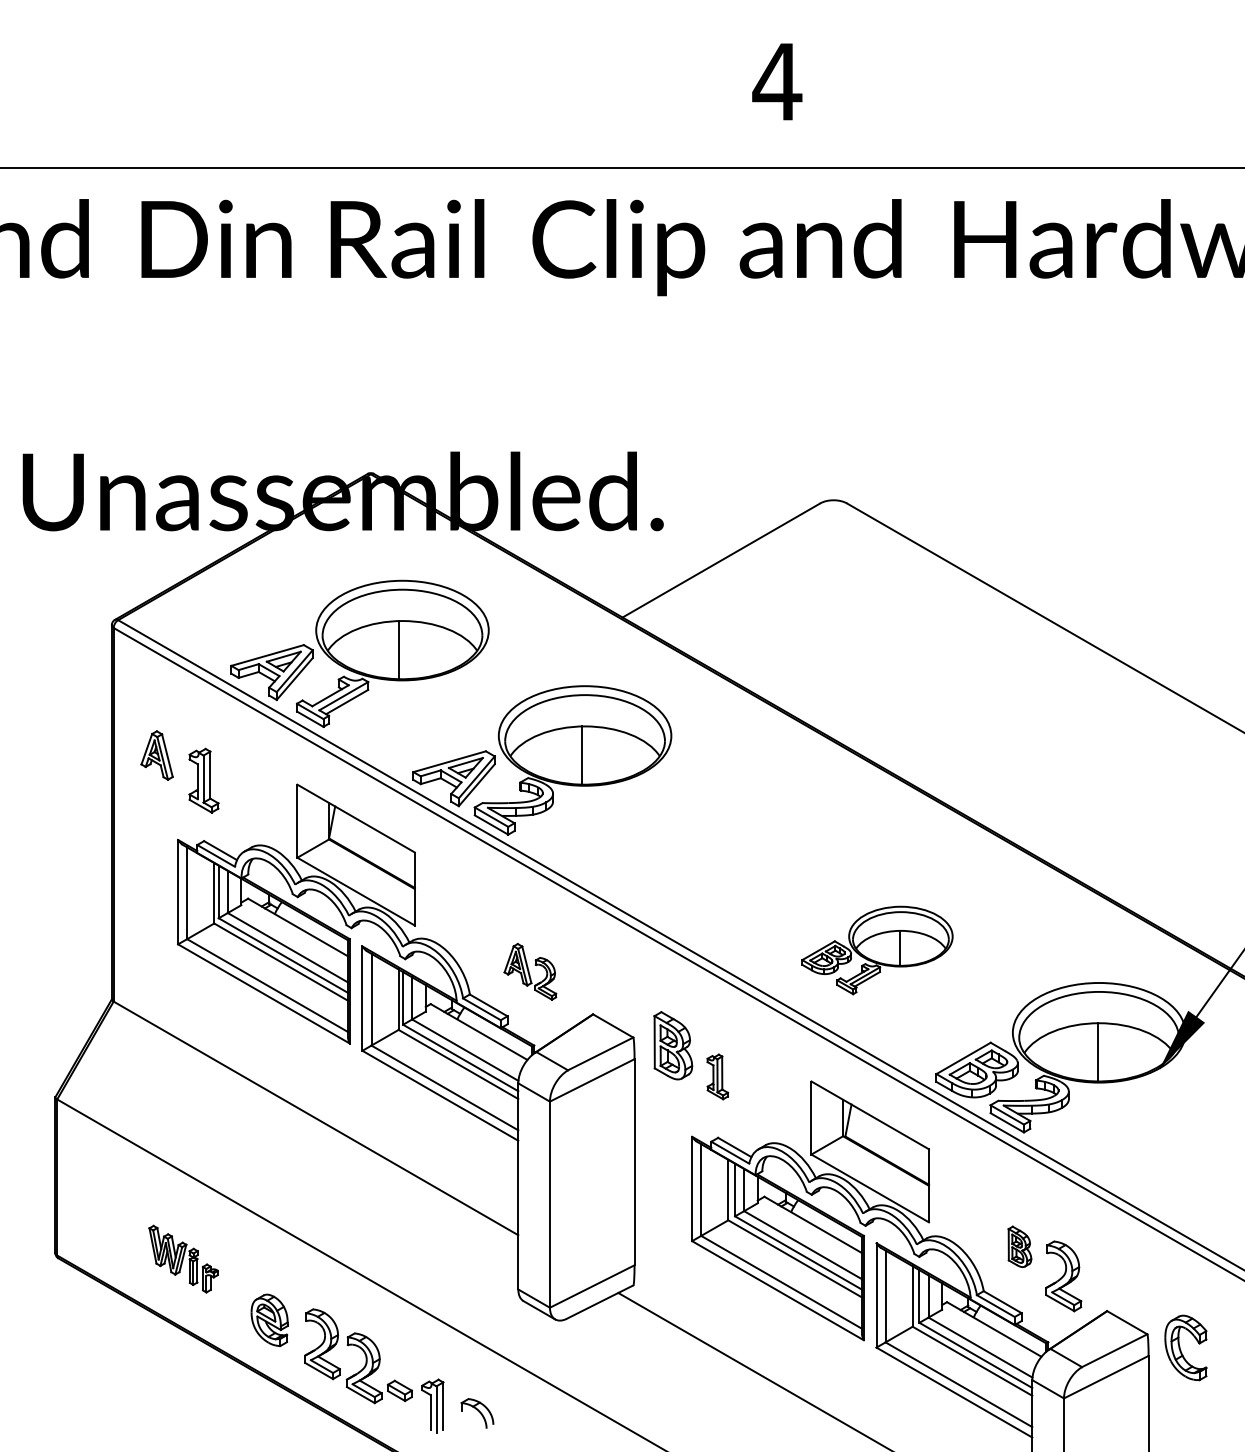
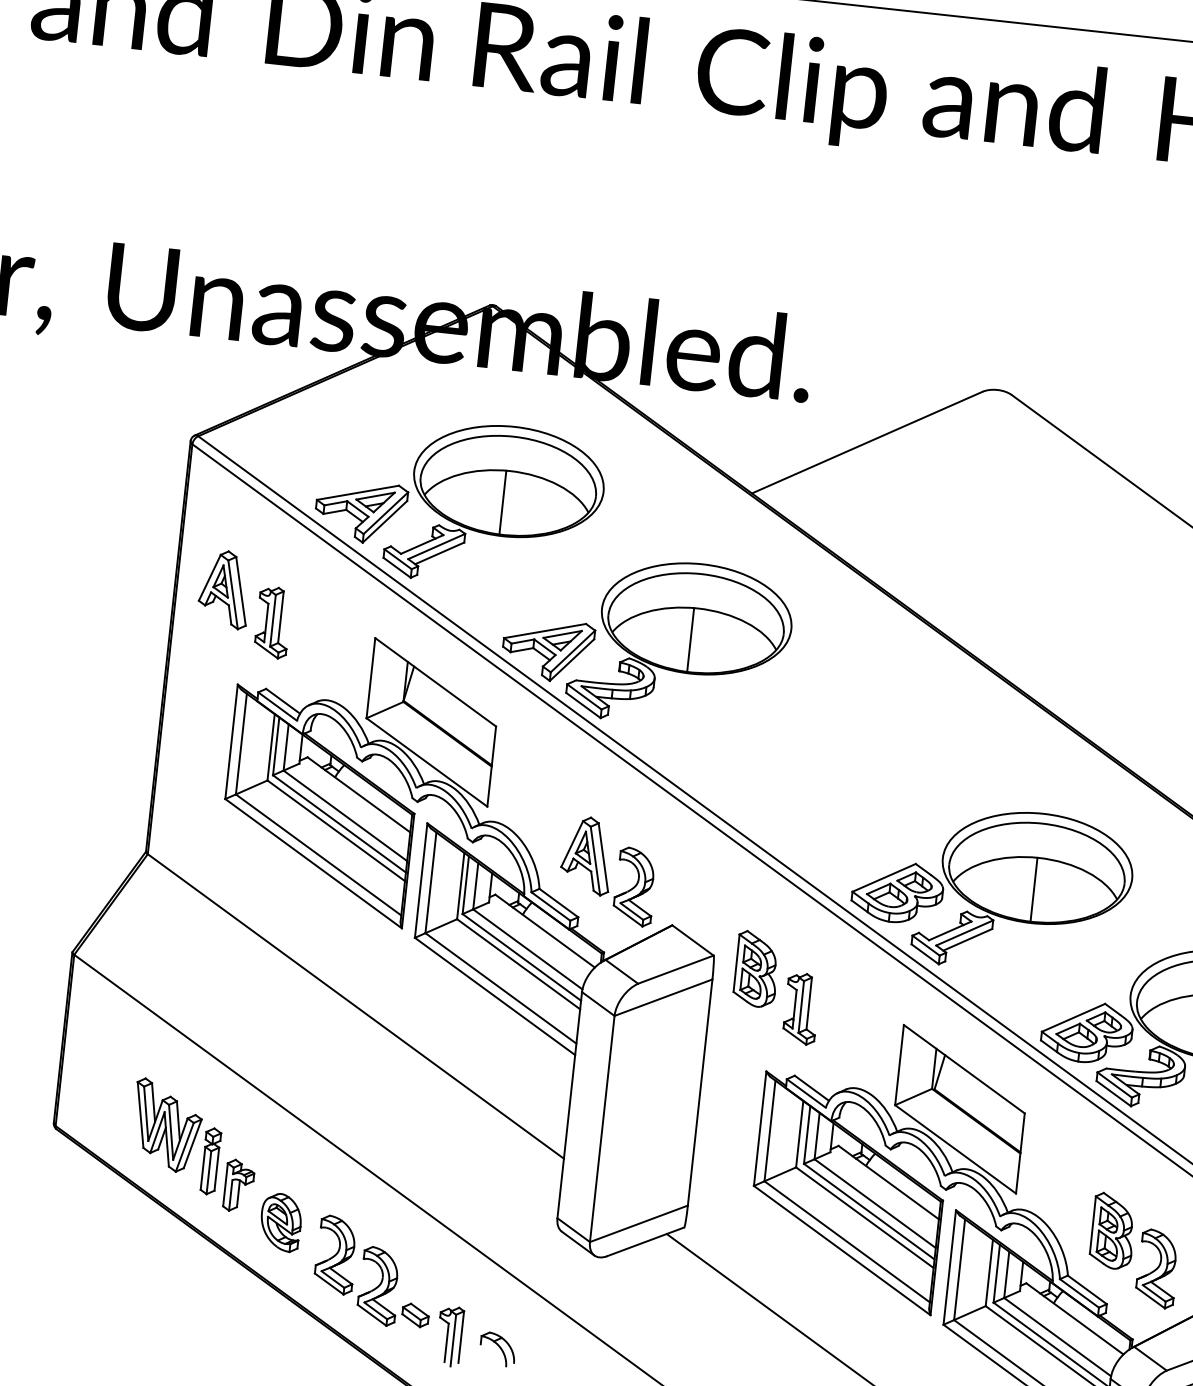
part: (156, 755) -> (224, 589), size x1.43
part: (877, 950) -> (991, 889), size x1.67
part: (530, 971) -> (608, 870), size x1.67
part: (717, 1076) -> (801, 1008), size x1.43
part: (1019, 1246) -> (1112, 1230), size x1.67
part: (183, 1258) -> (193, 1144), size x1.67

